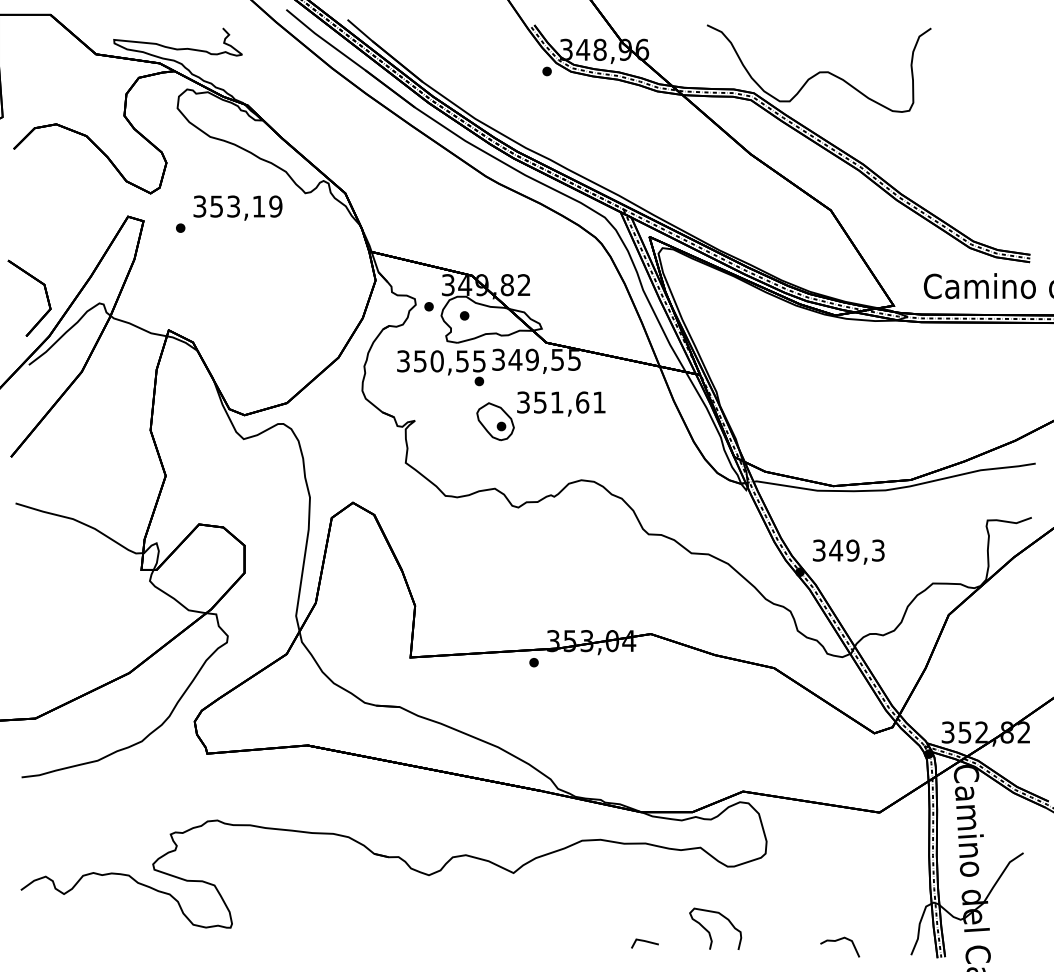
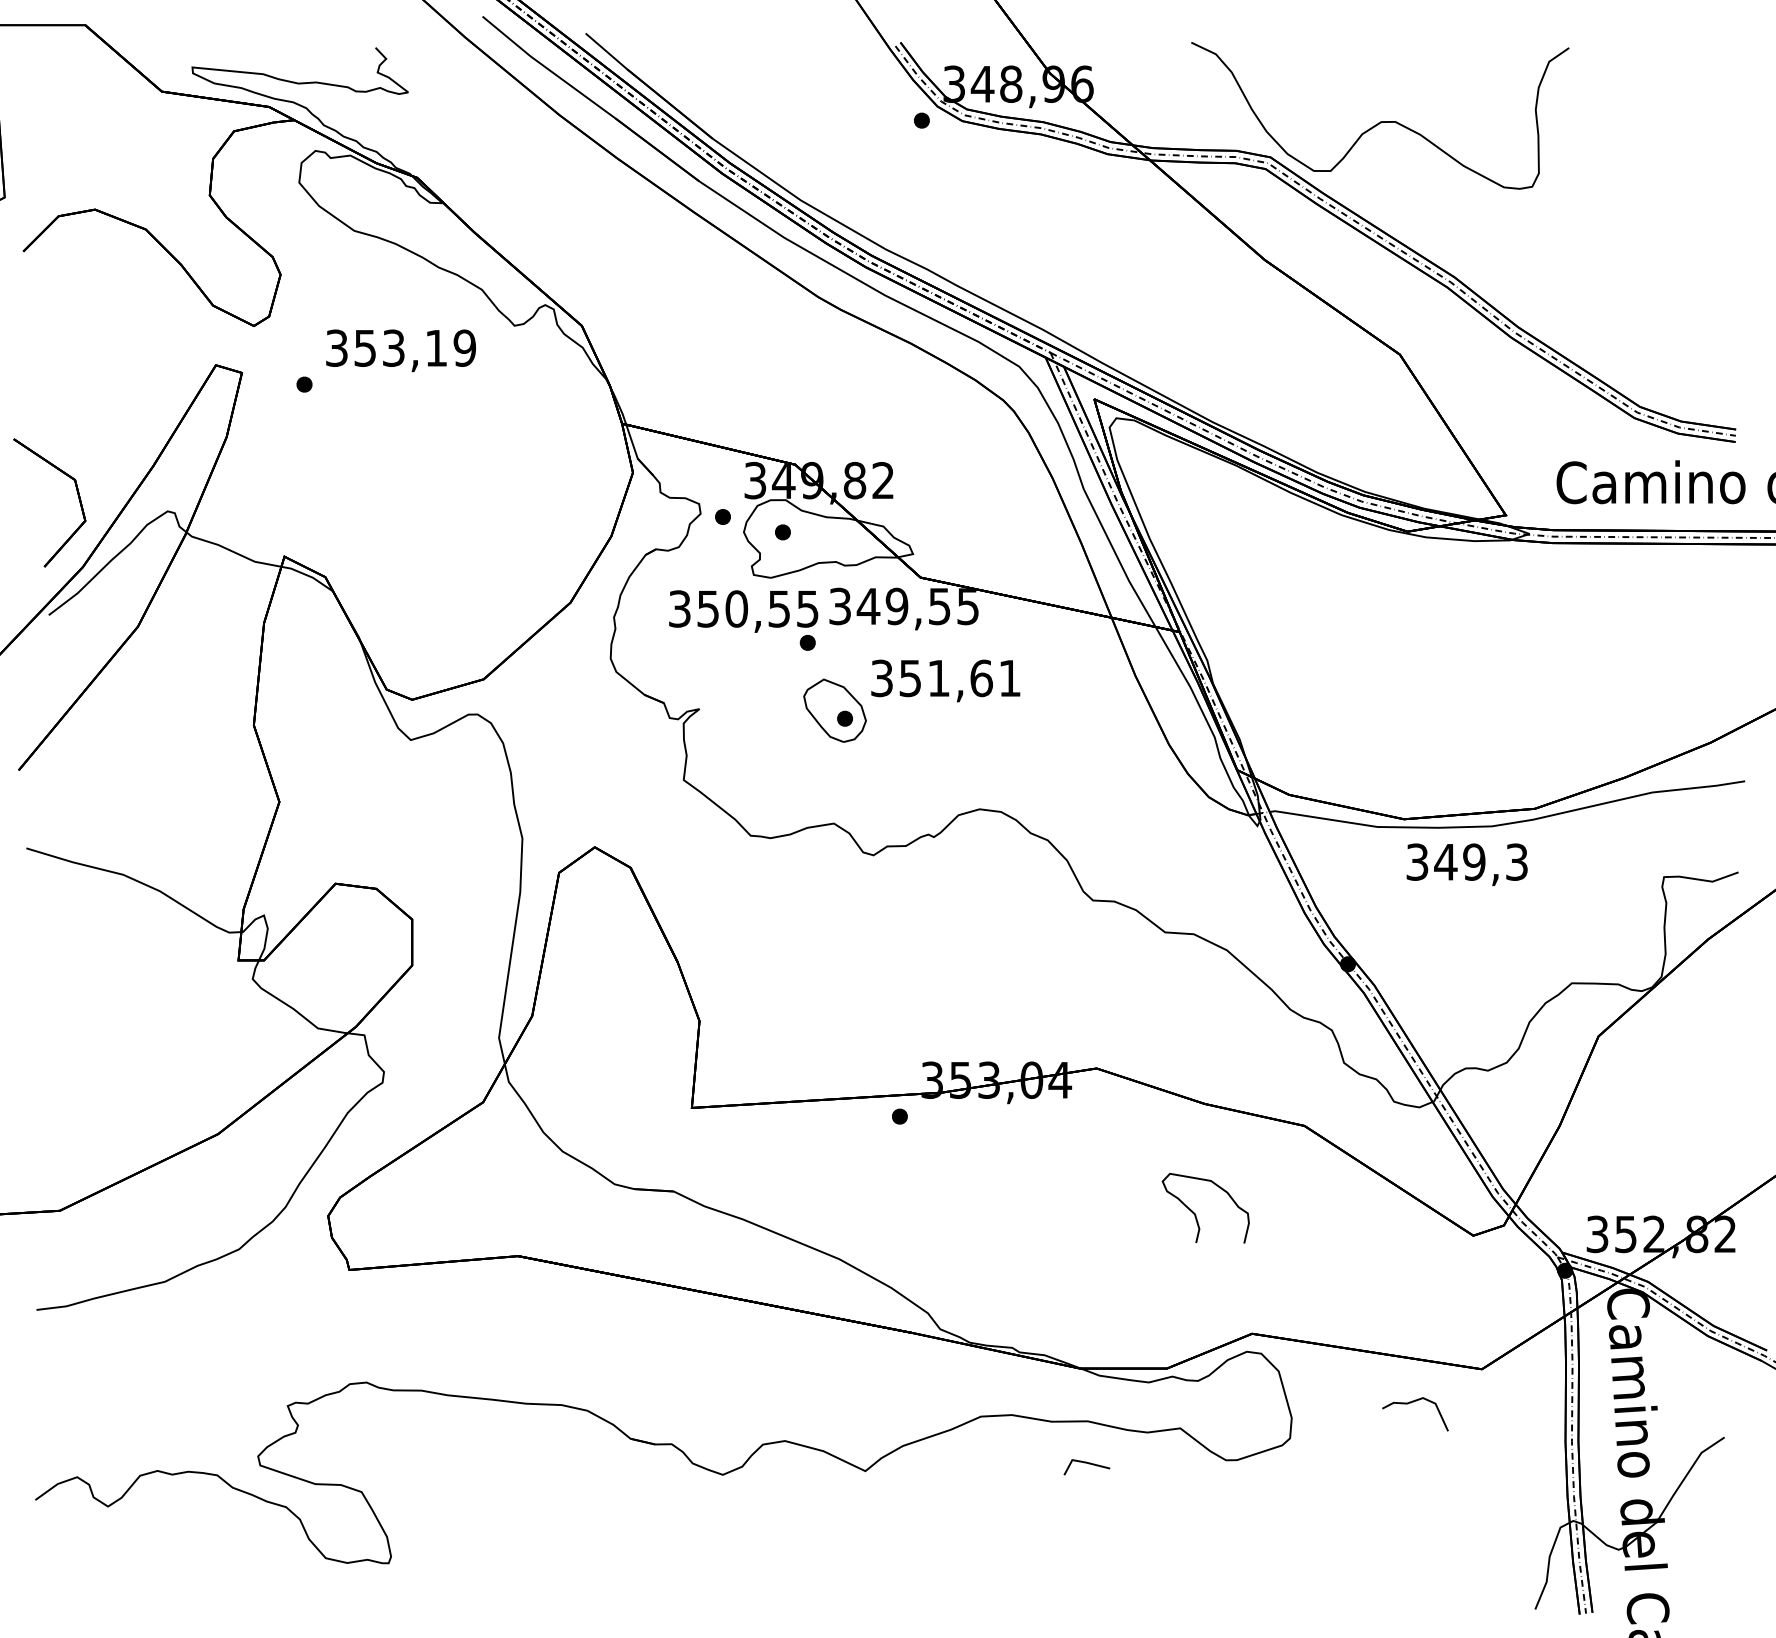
text: (848, 551) -> (1466, 863), moved
curve: (710, 932) -> (1197, 1214), moved
curve: (837, 941) -> (1411, 1404), moved
line: (645, 942) -> (1087, 1465), moved

